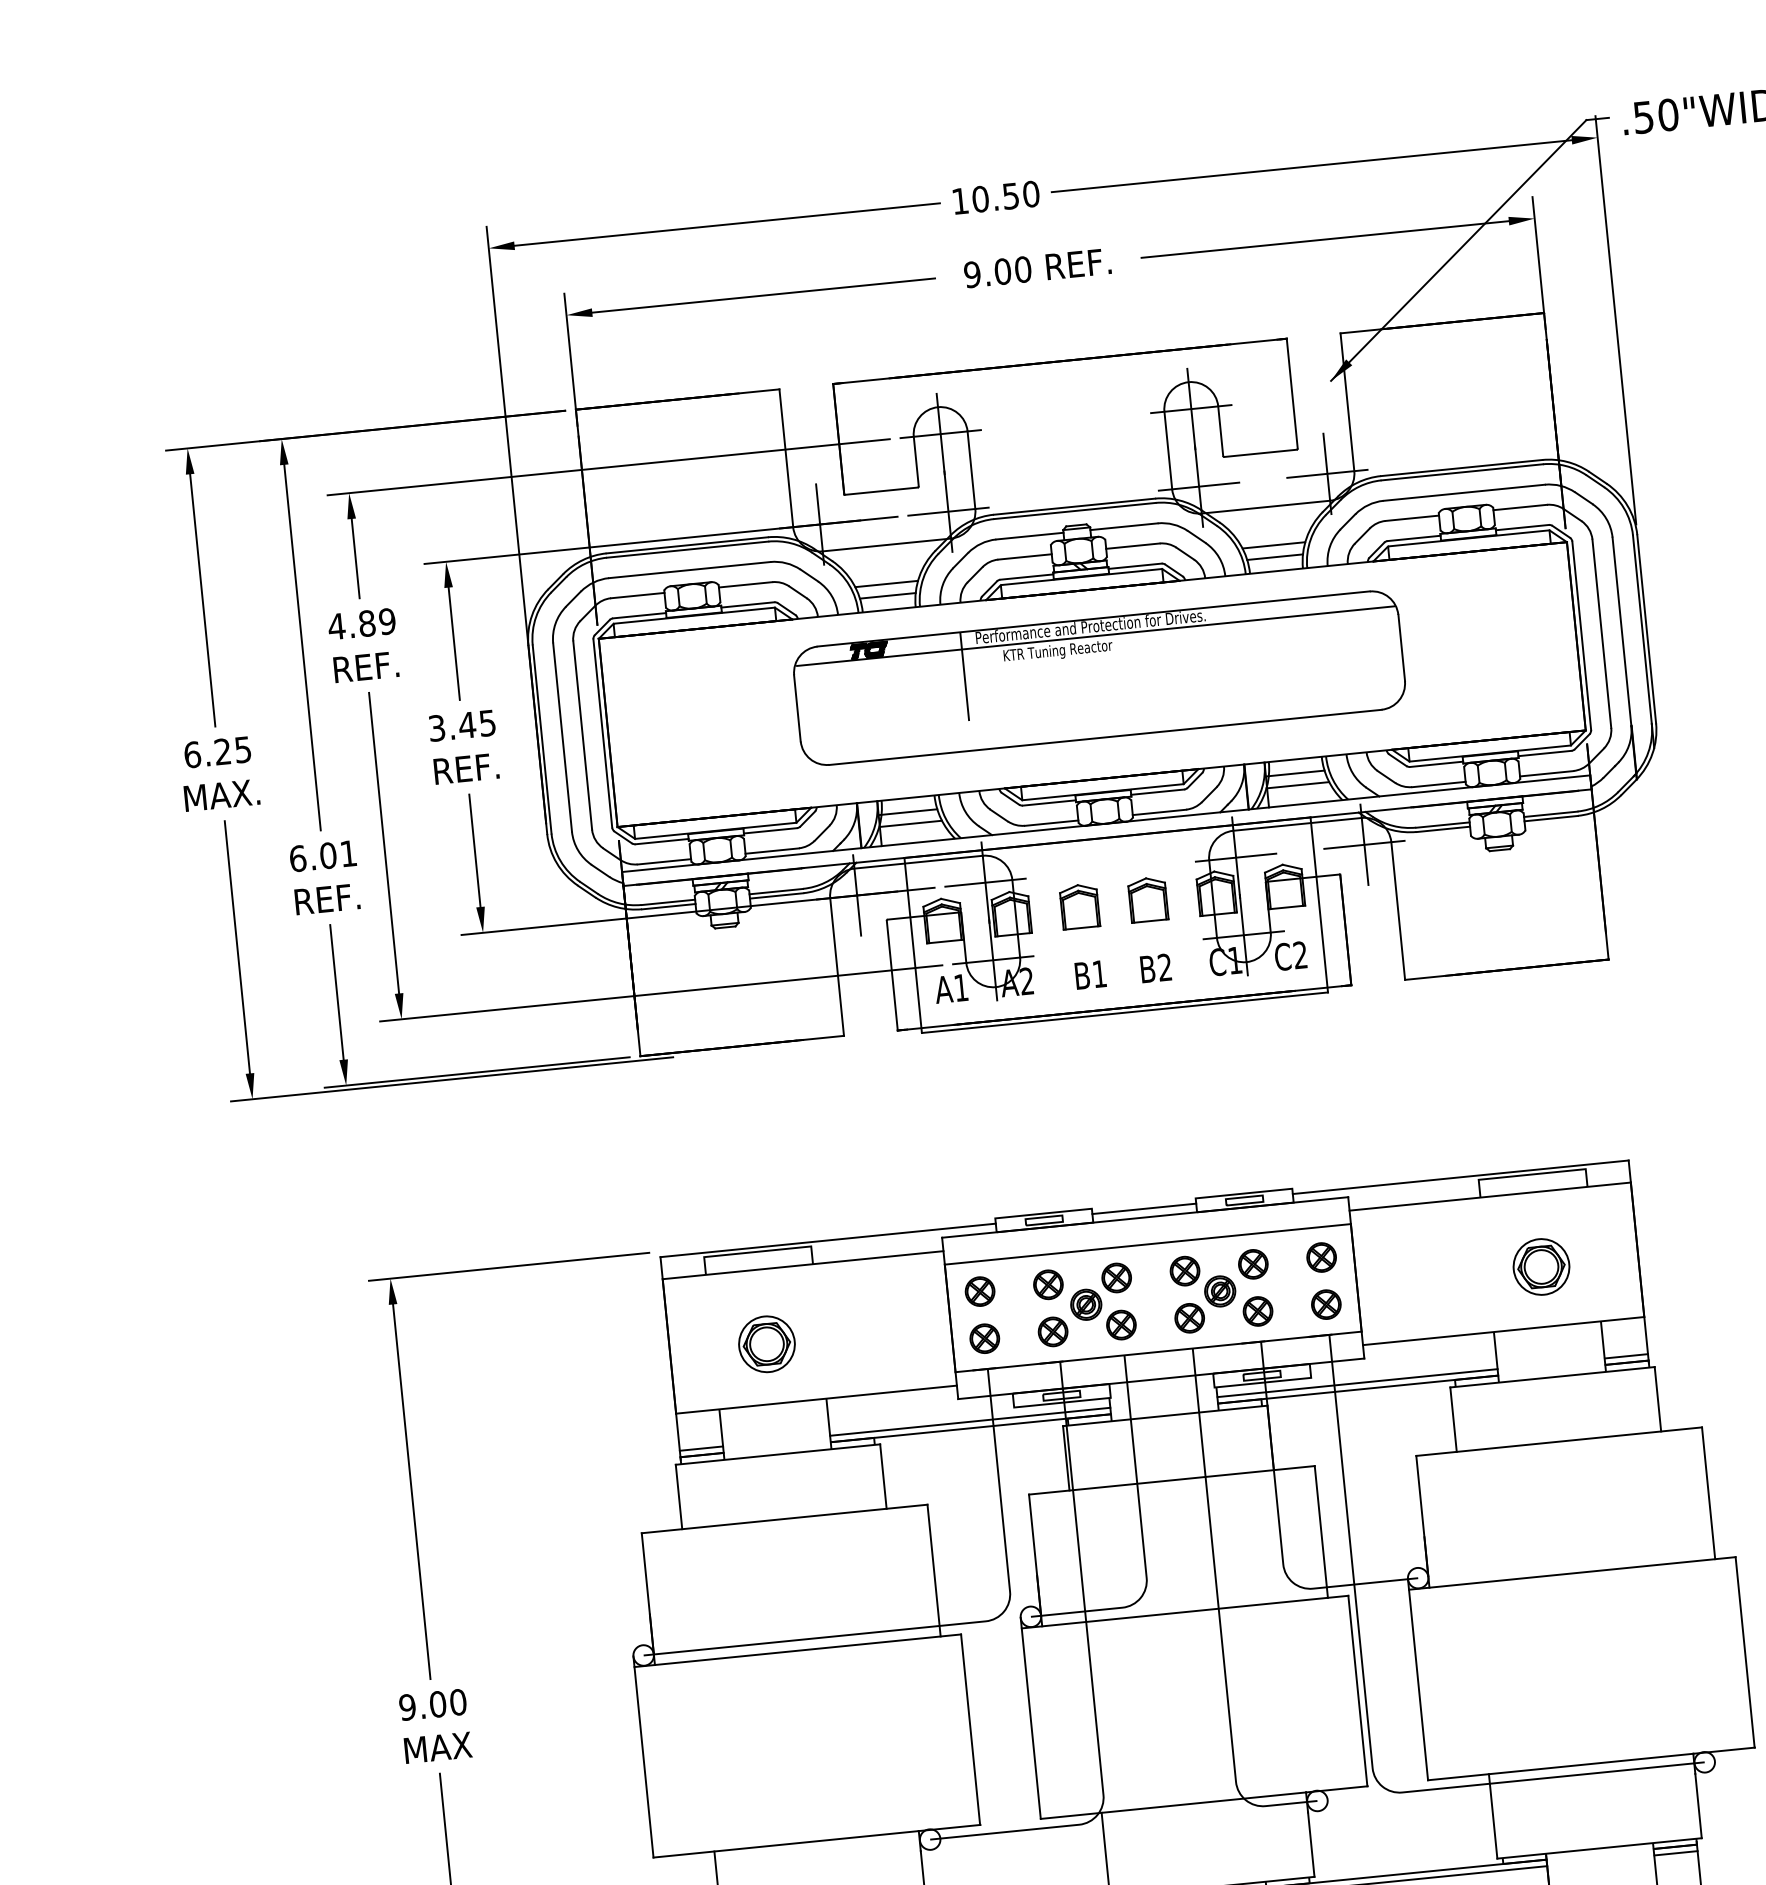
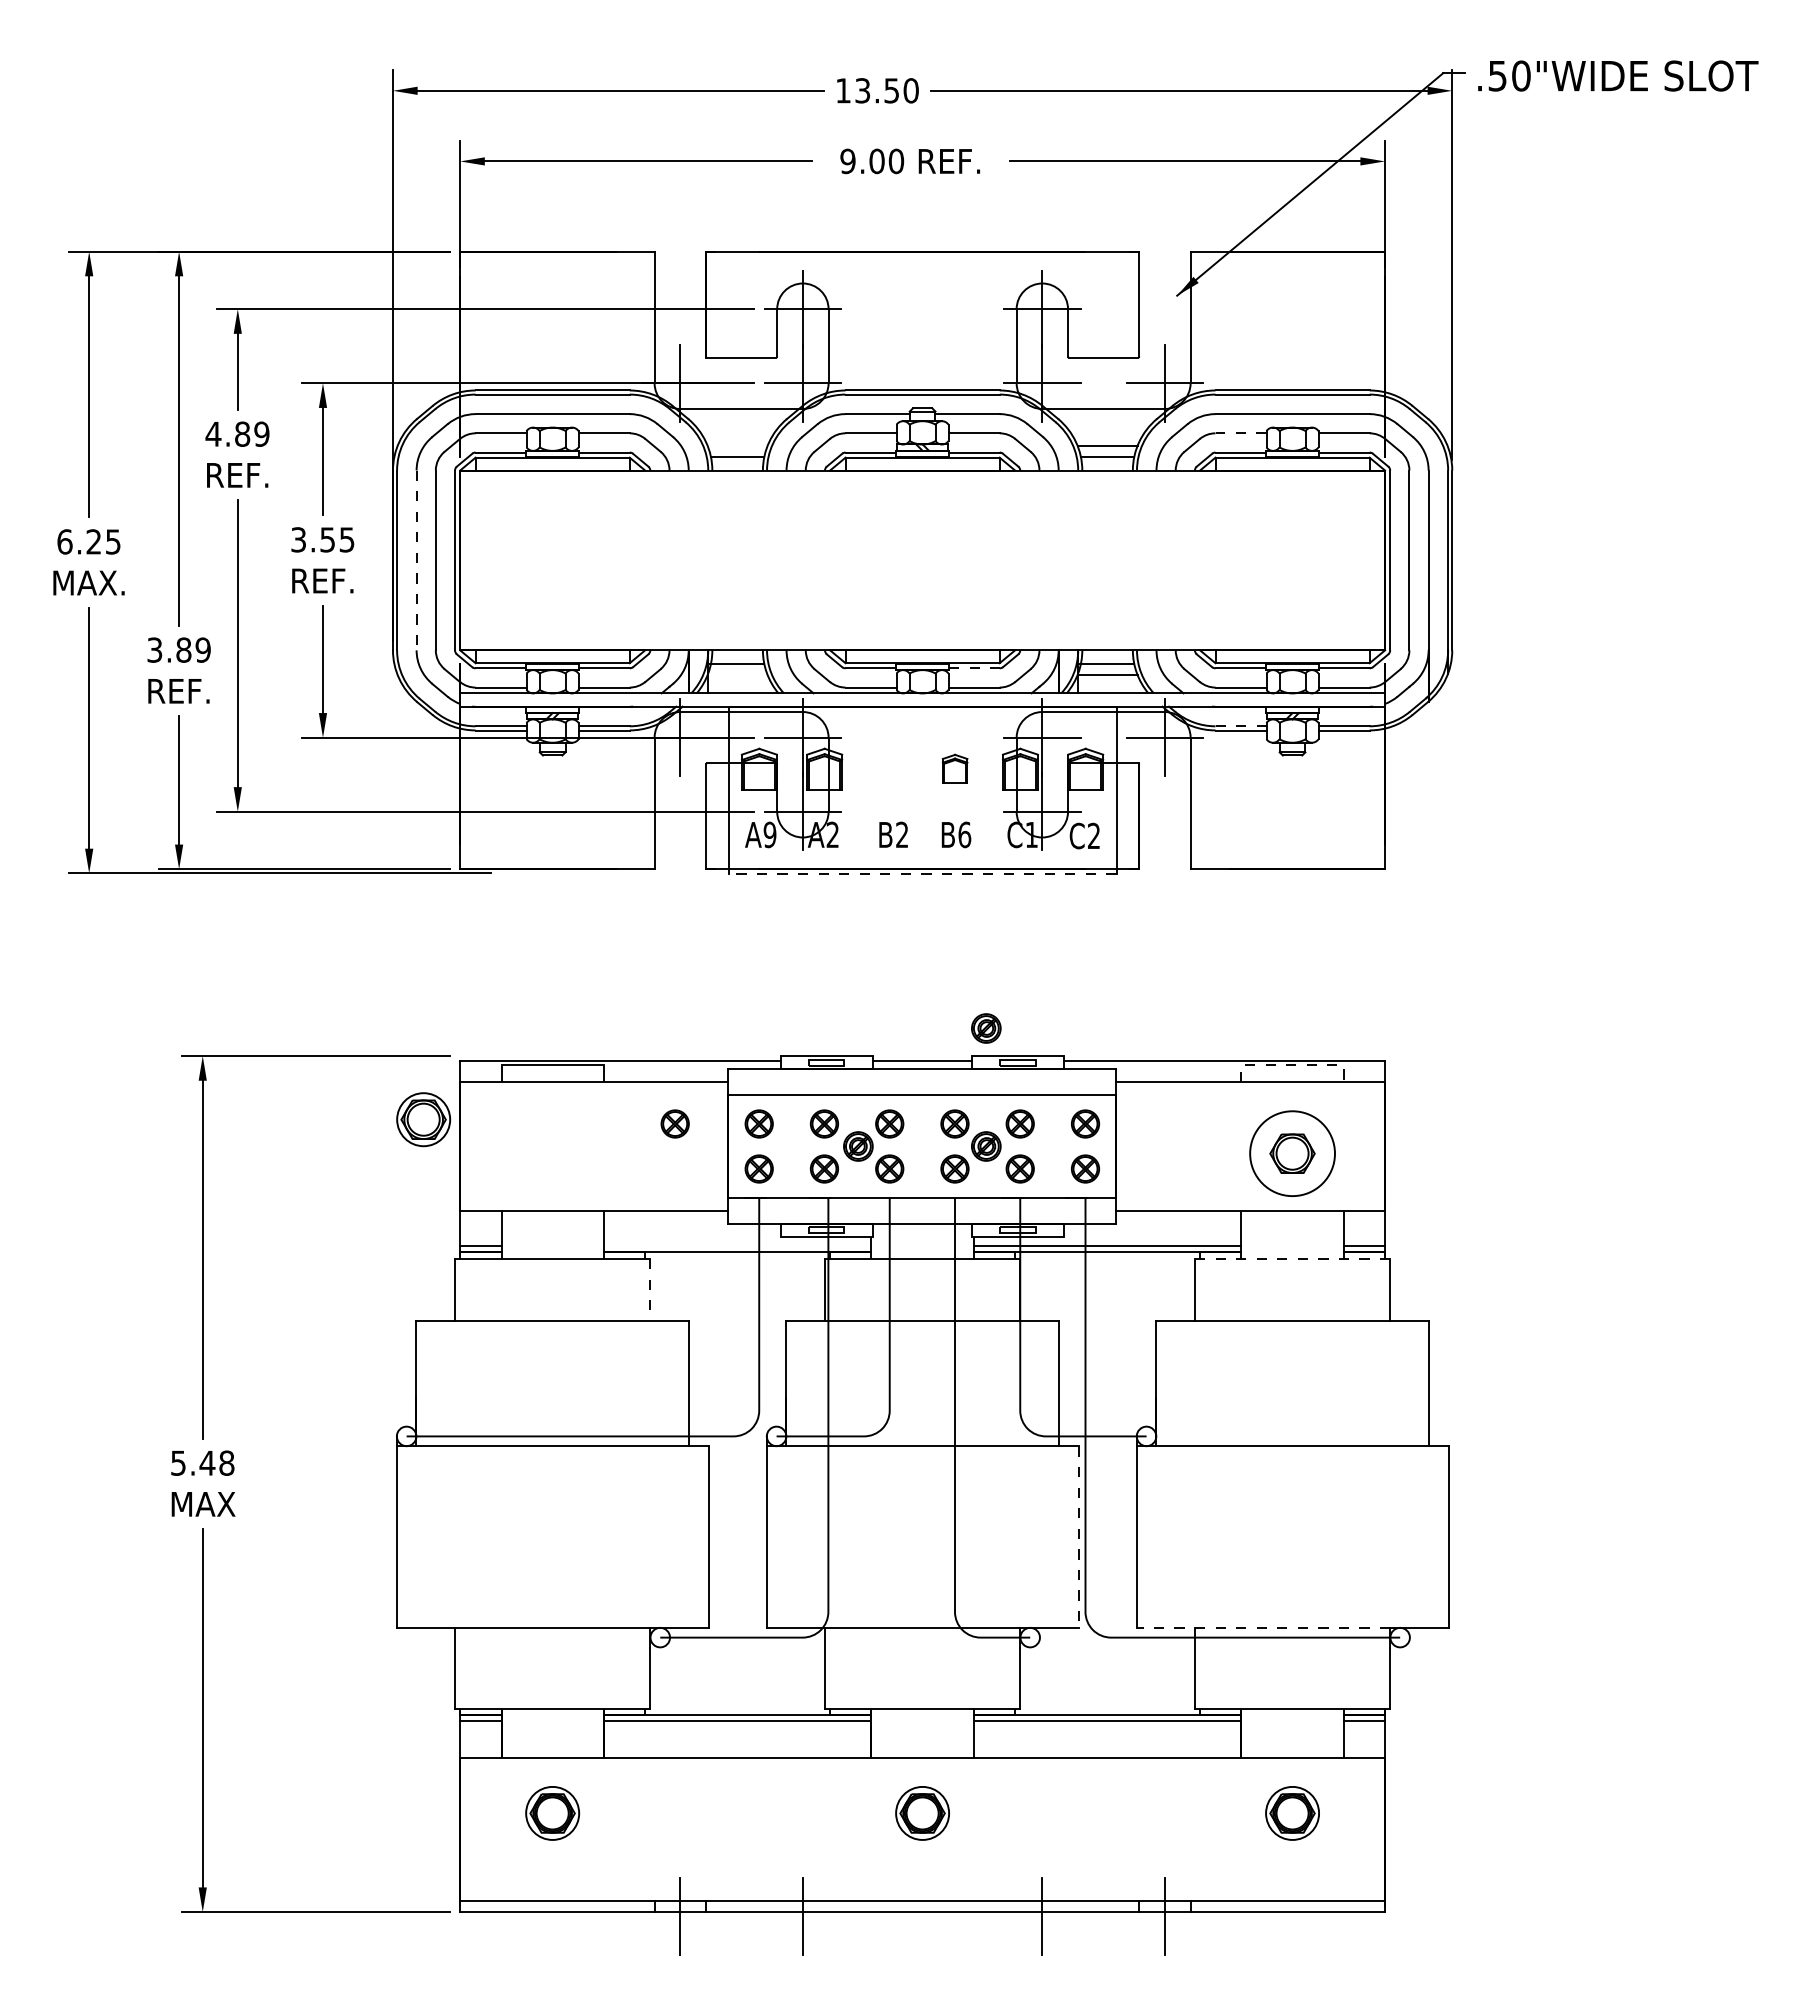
text: (980, 198) -> (862, 90), 10.50 -> 13.50
line: (1412, 518) -> (1241, 433), solid -> dashed
line: (886, 583) -> (737, 445), removed
part: (1098, 677) -> (929, 554), removed
text: (467, 724) -> (327, 539), 3.45 -> 3.55
line: (562, 737) -> (416, 560), solid -> dashed
line: (1157, 792) -> (974, 668), solid -> dashed
line: (910, 824) -> (737, 675), removed
line: (1443, 825) -> (1241, 726), solid -> dashed
text: (322, 855) -> (178, 649), 6.01 -> 3.89
part: (1147, 899) -> (954, 768), size x0.7
part: (1079, 905) -> (889, 768), removed
text: (1164, 967) -> (964, 834), B2 -> B6
text: (1099, 973) -> (902, 834), B1 -> B2
text: (960, 987) -> (769, 834), A1 -> A9
line: (1124, 1012) -> (922, 873), solid -> dashed
part: (1208, 1167) -> (986, 1028), added
line: (1533, 1174) -> (1293, 1065), solid -> dashed
circle: (1541, 1266) -> (1292, 1153), size x1.6
part: (891, 1299) -> (674, 1123), added
part: (766, 1344) -> (423, 1119), moved
line: (1552, 1377) -> (1292, 1259), solid -> dashed
line: (970, 1422) -> (737, 1246), removed
line: (883, 1476) -> (650, 1289), solid -> dashed
line: (1357, 1691) -> (1078, 1537), solid -> dashed
text: (432, 1704) -> (202, 1462), 9.00 -> 5.48
line: (1560, 1767) -> (1263, 1628), solid -> dashed

